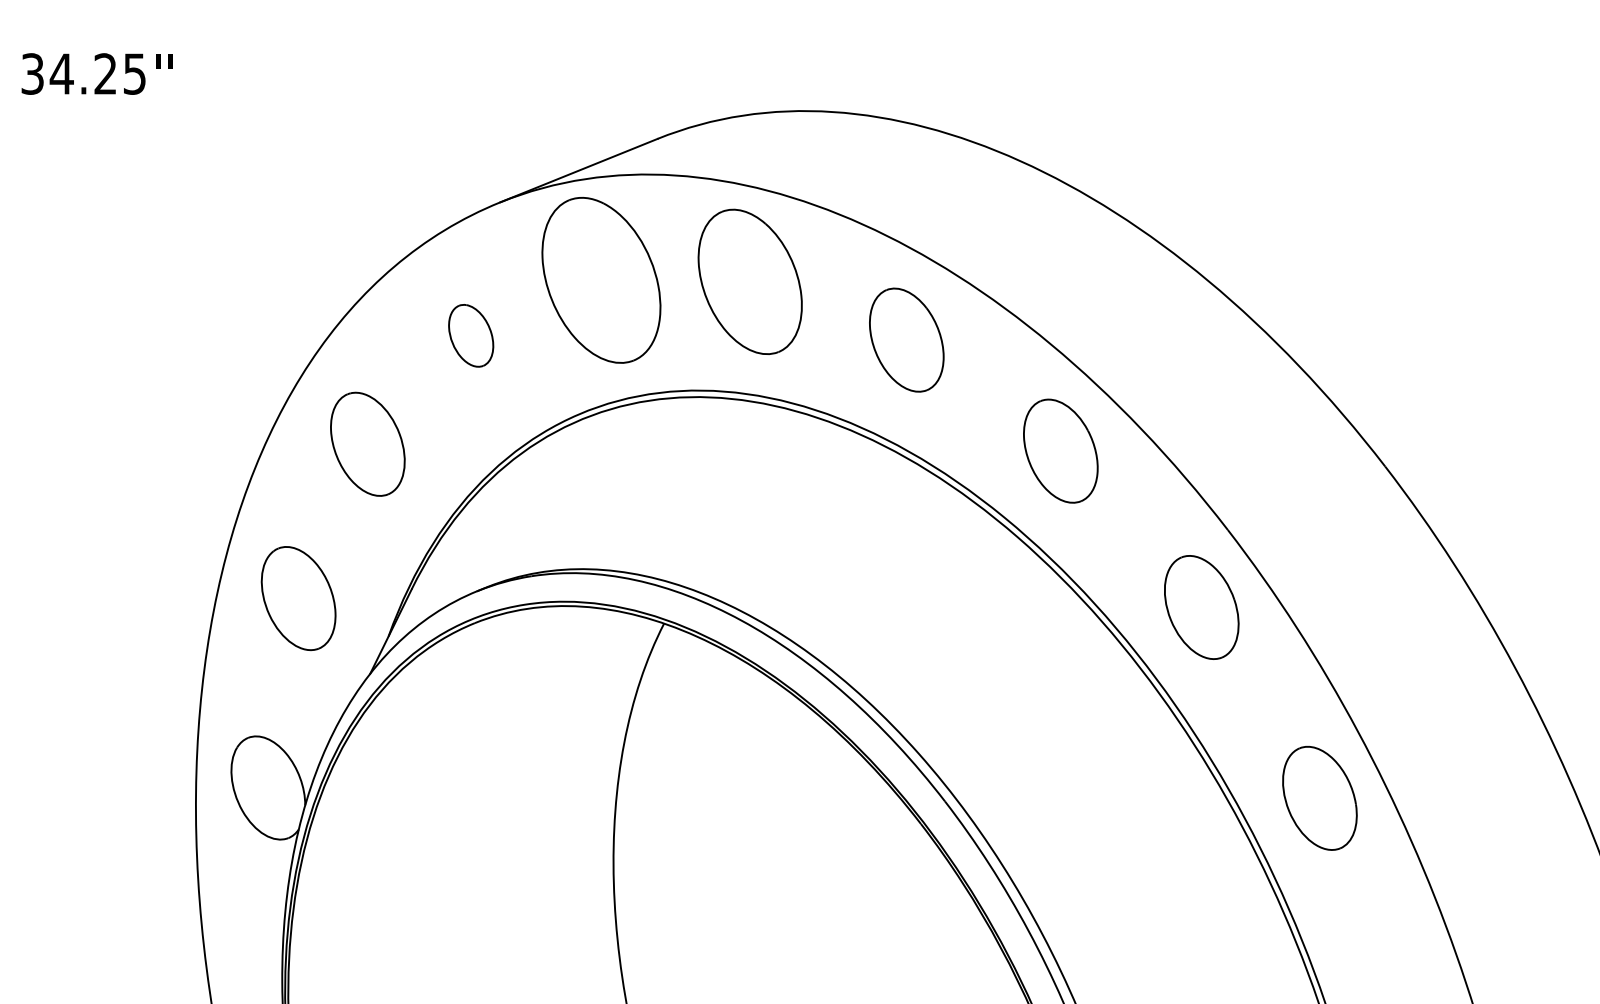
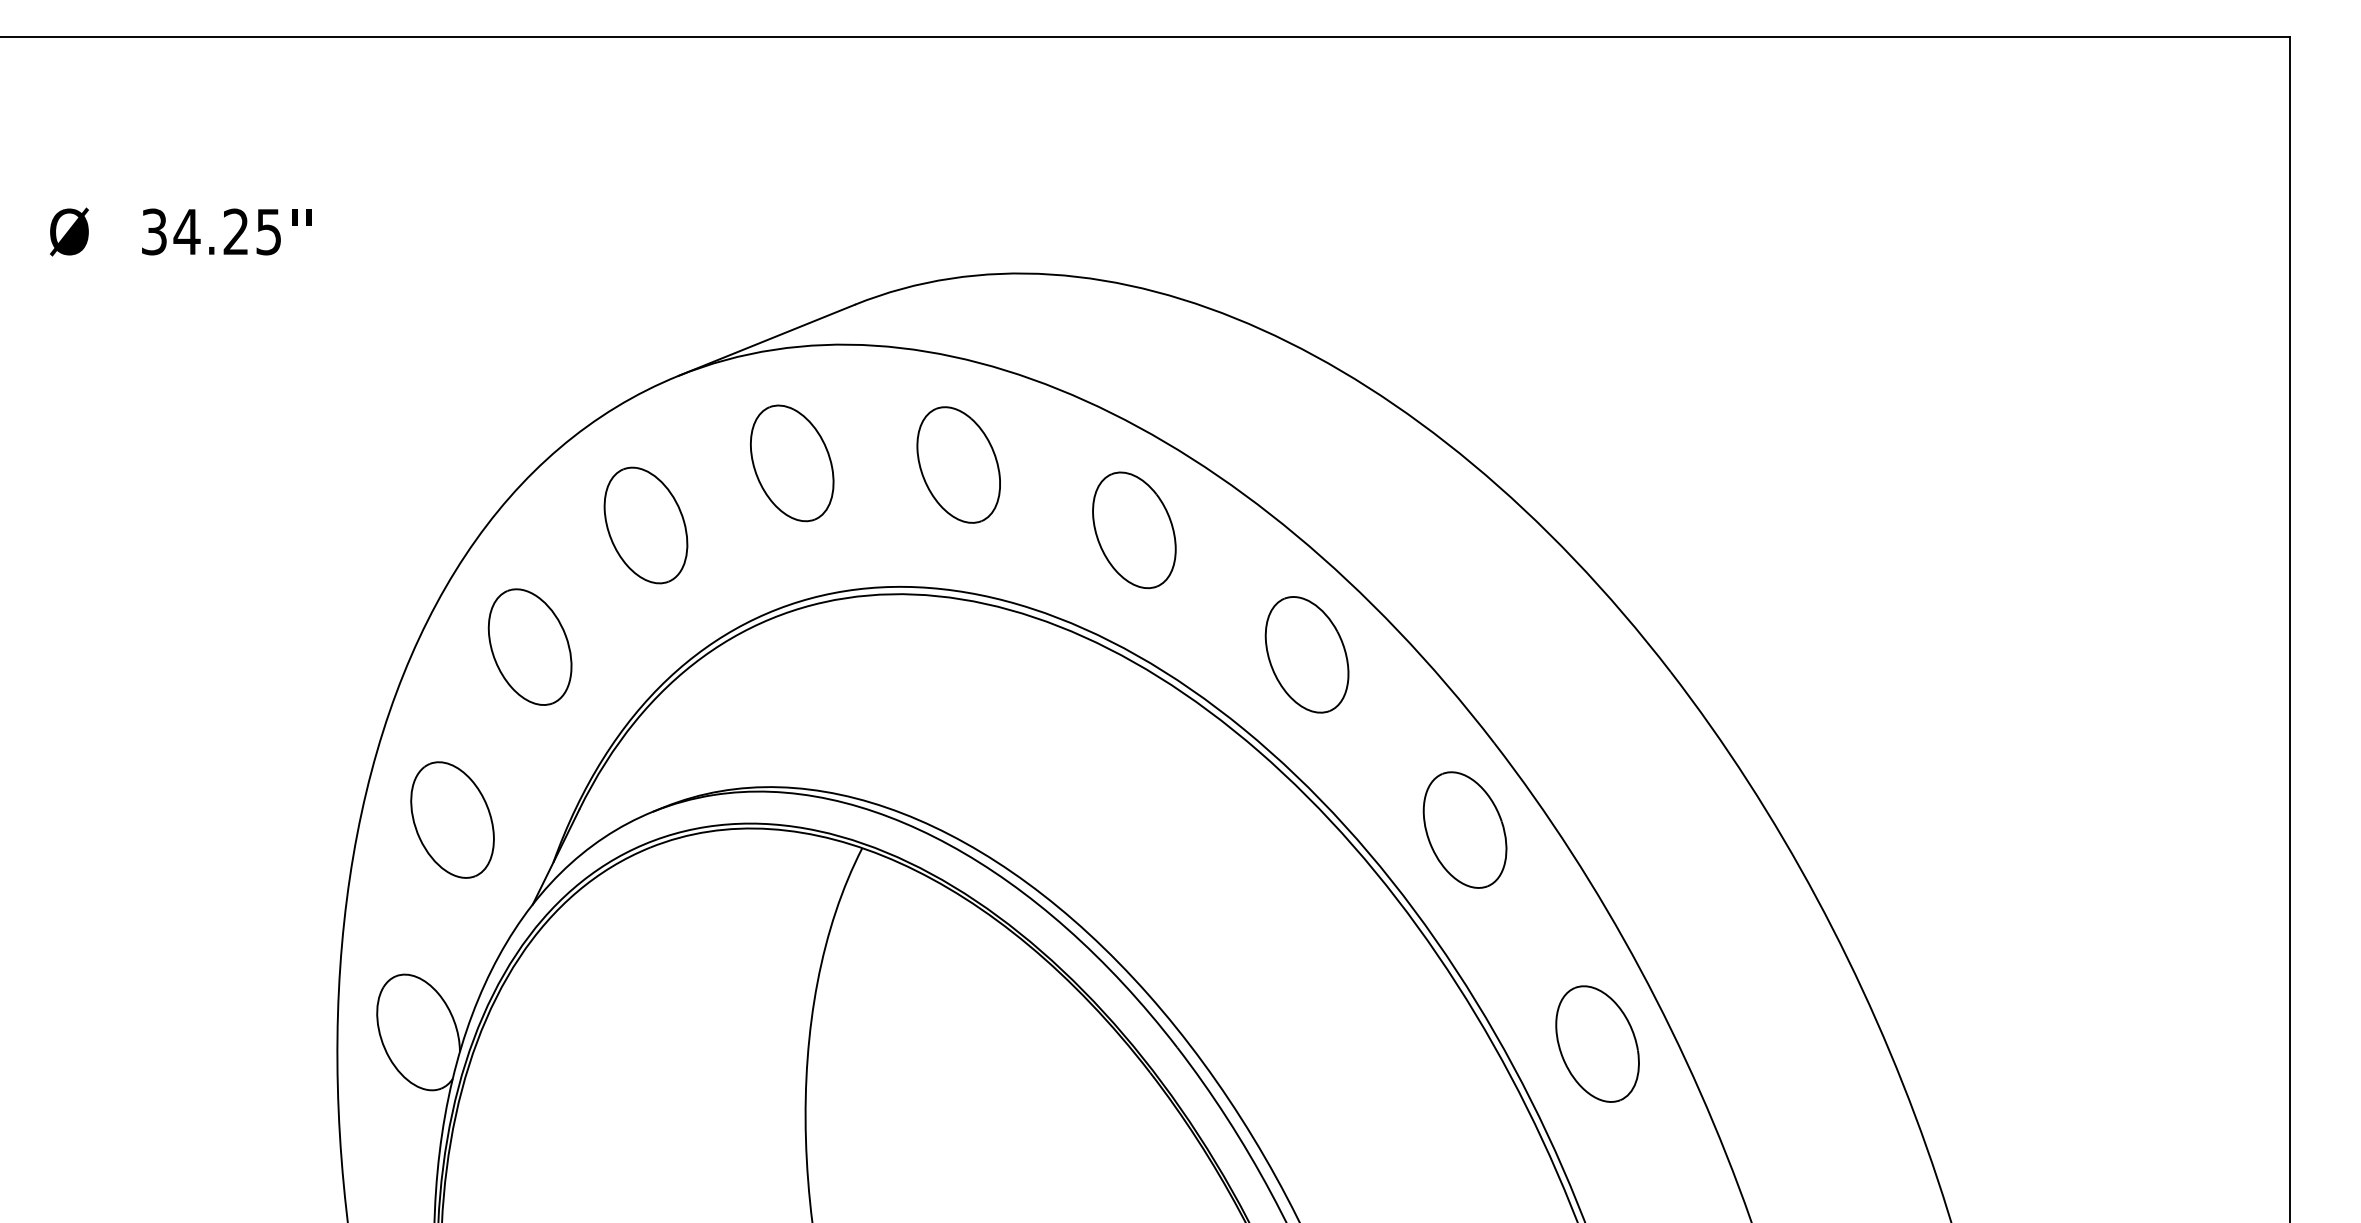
part: (601, 280) -> (792, 463), size x0.62
part: (749, 281) -> (958, 464), size x0.71
part: (470, 335) -> (645, 525), size x1.67

